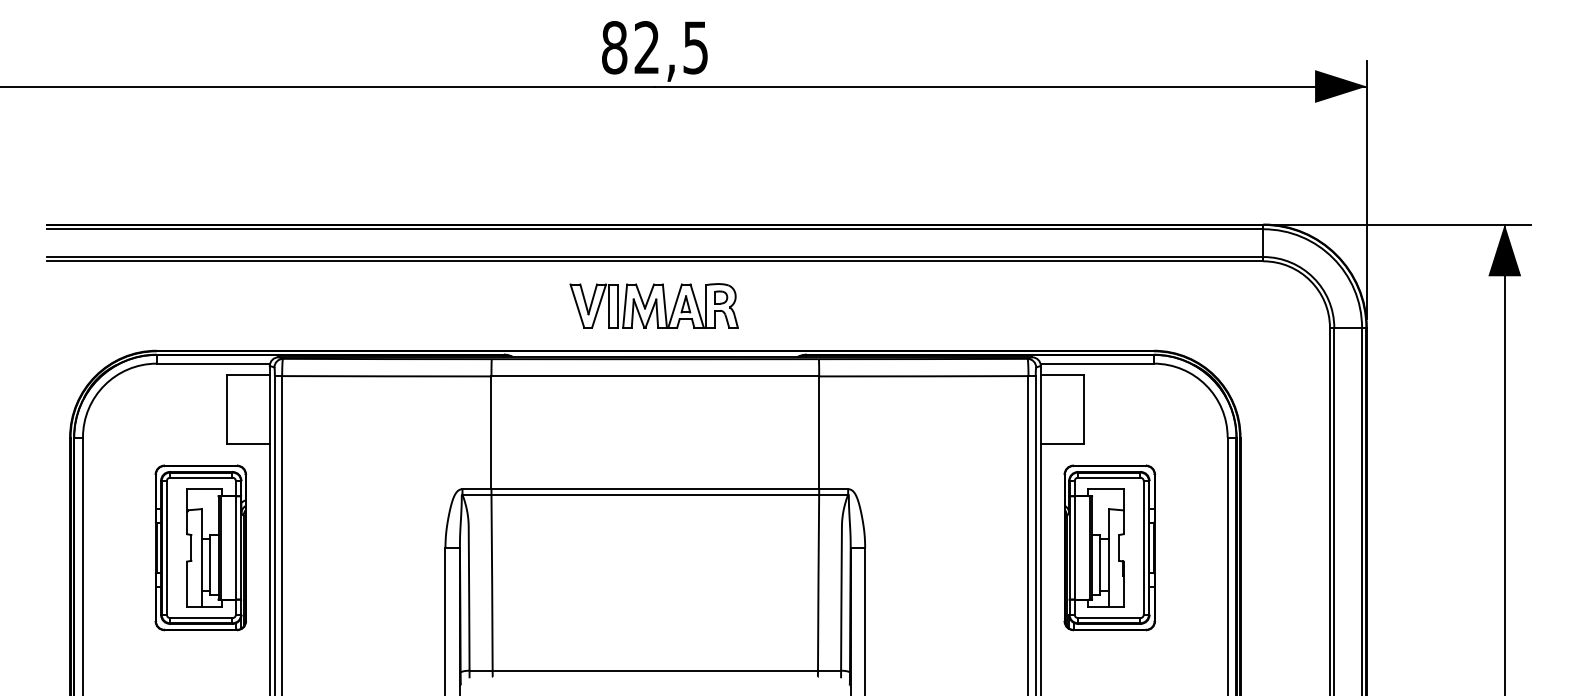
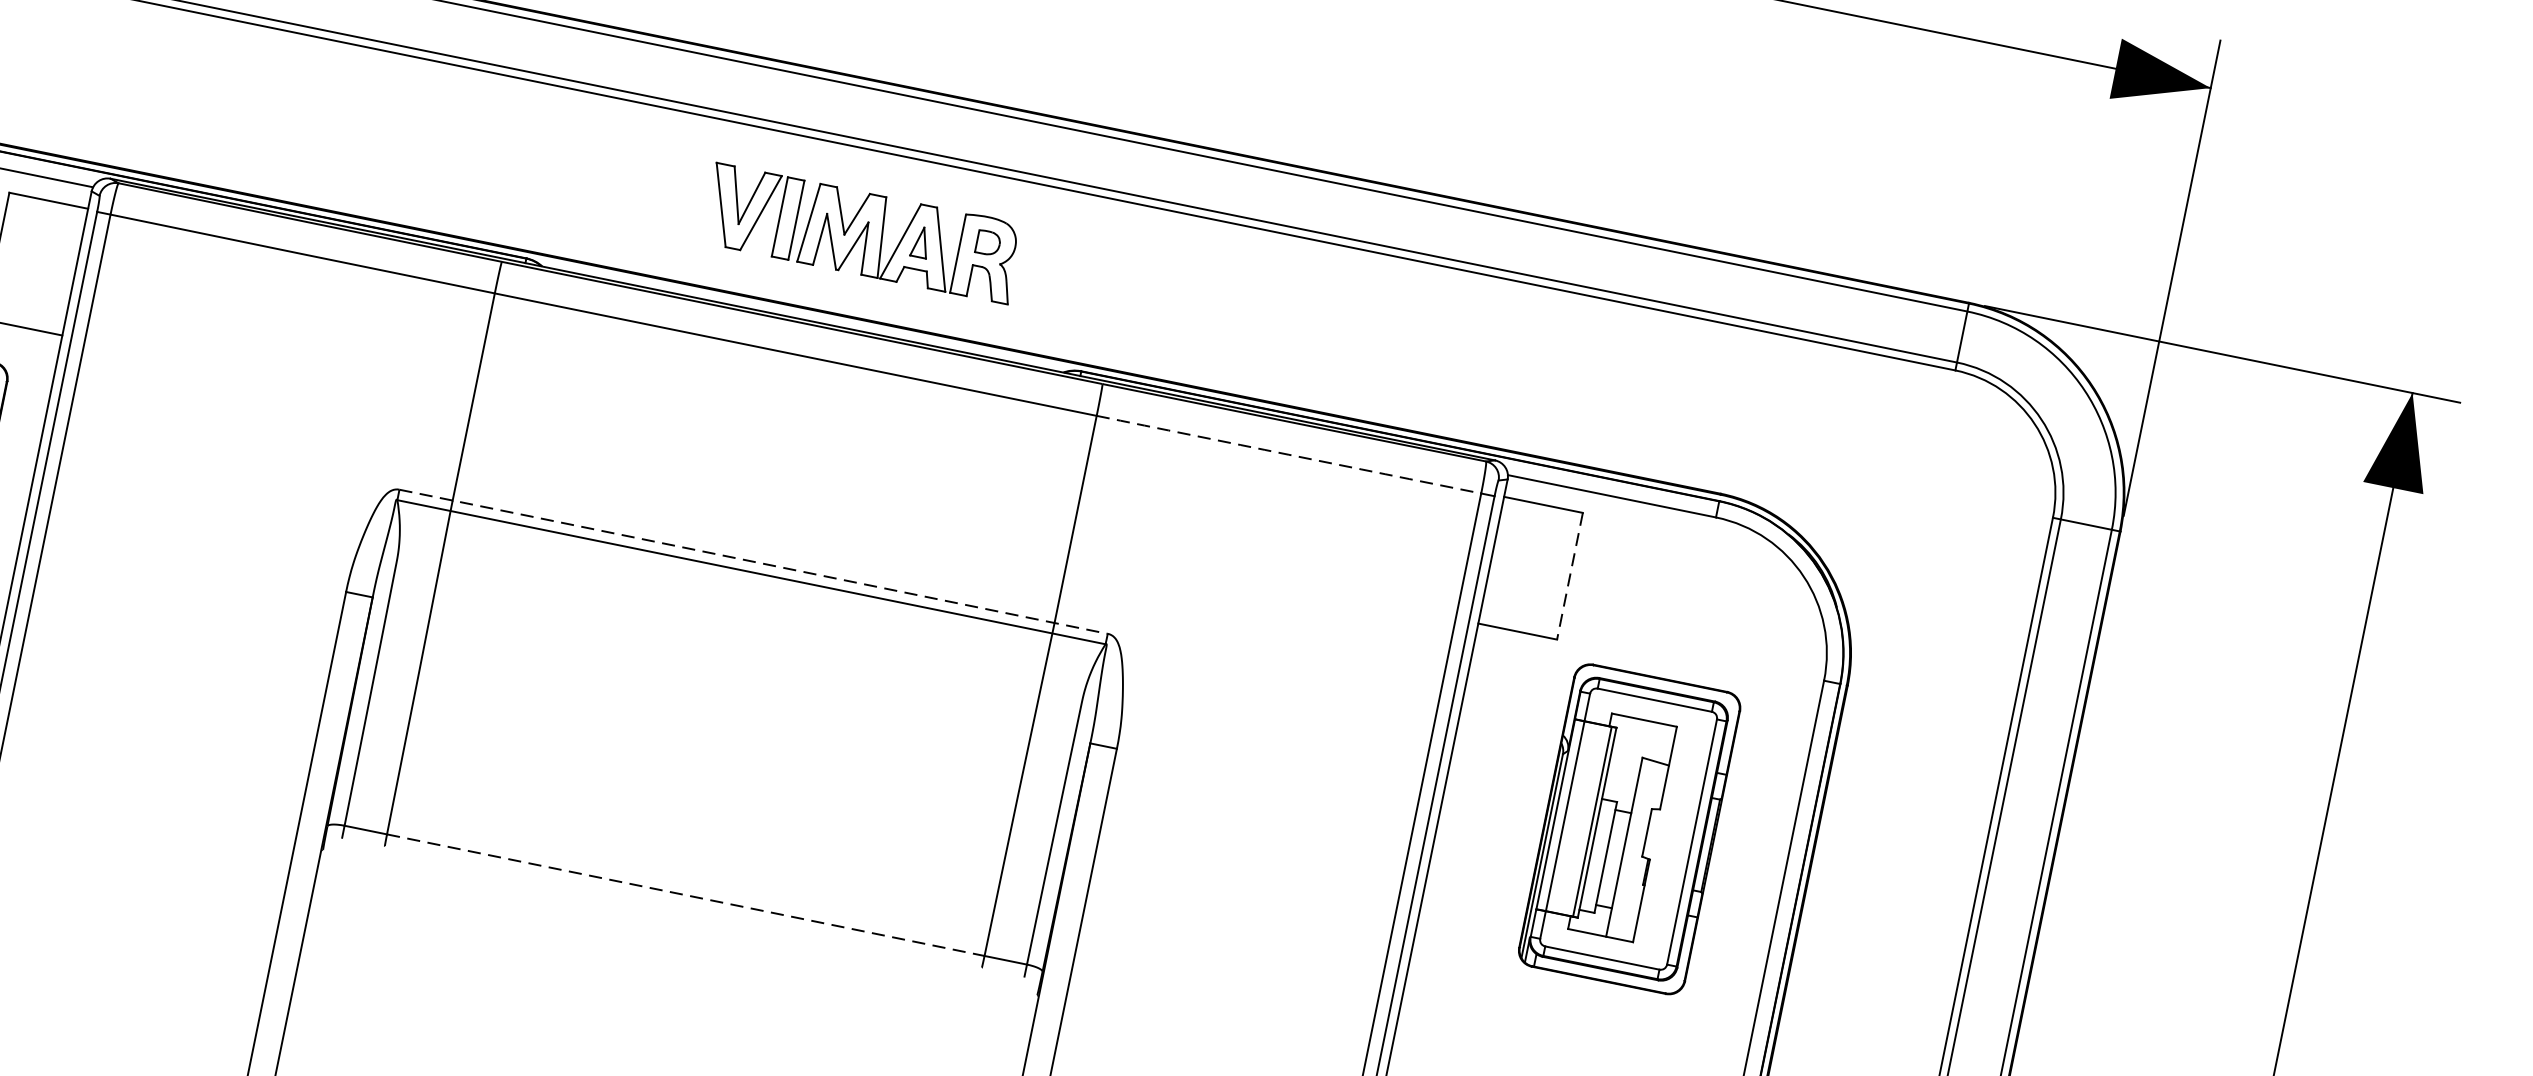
part: (653, 305) -> (861, 232), moved
arc: (923, 376) -> (1288, 454), solid -> dashed
line: (1083, 410) -> (1569, 577), solid -> dashed
line: (655, 489) -> (753, 562), solid -> dashed
part: (1109, 547) -> (1629, 828), moved
line: (655, 670) -> (686, 894), solid -> dashed

